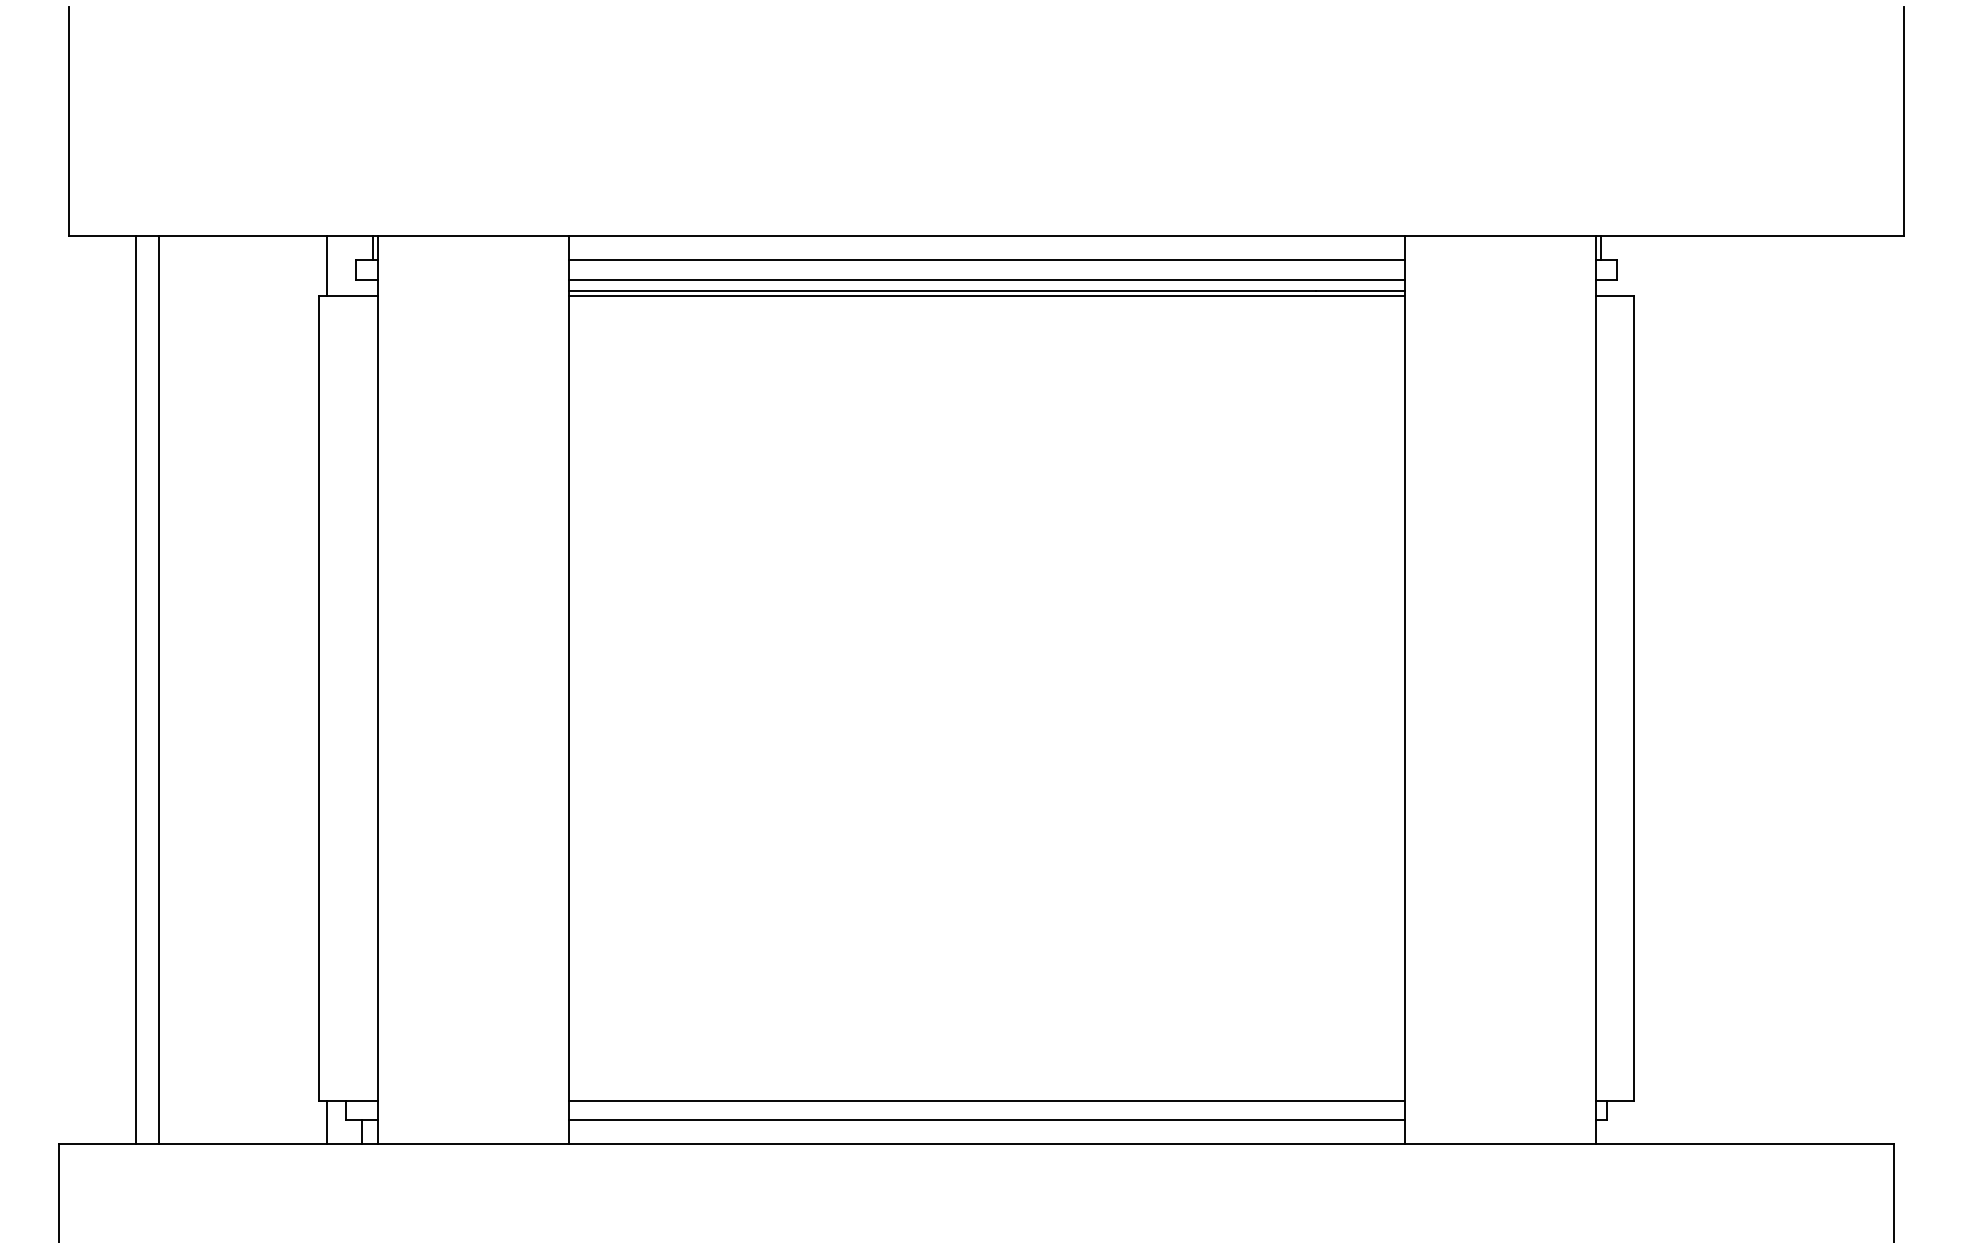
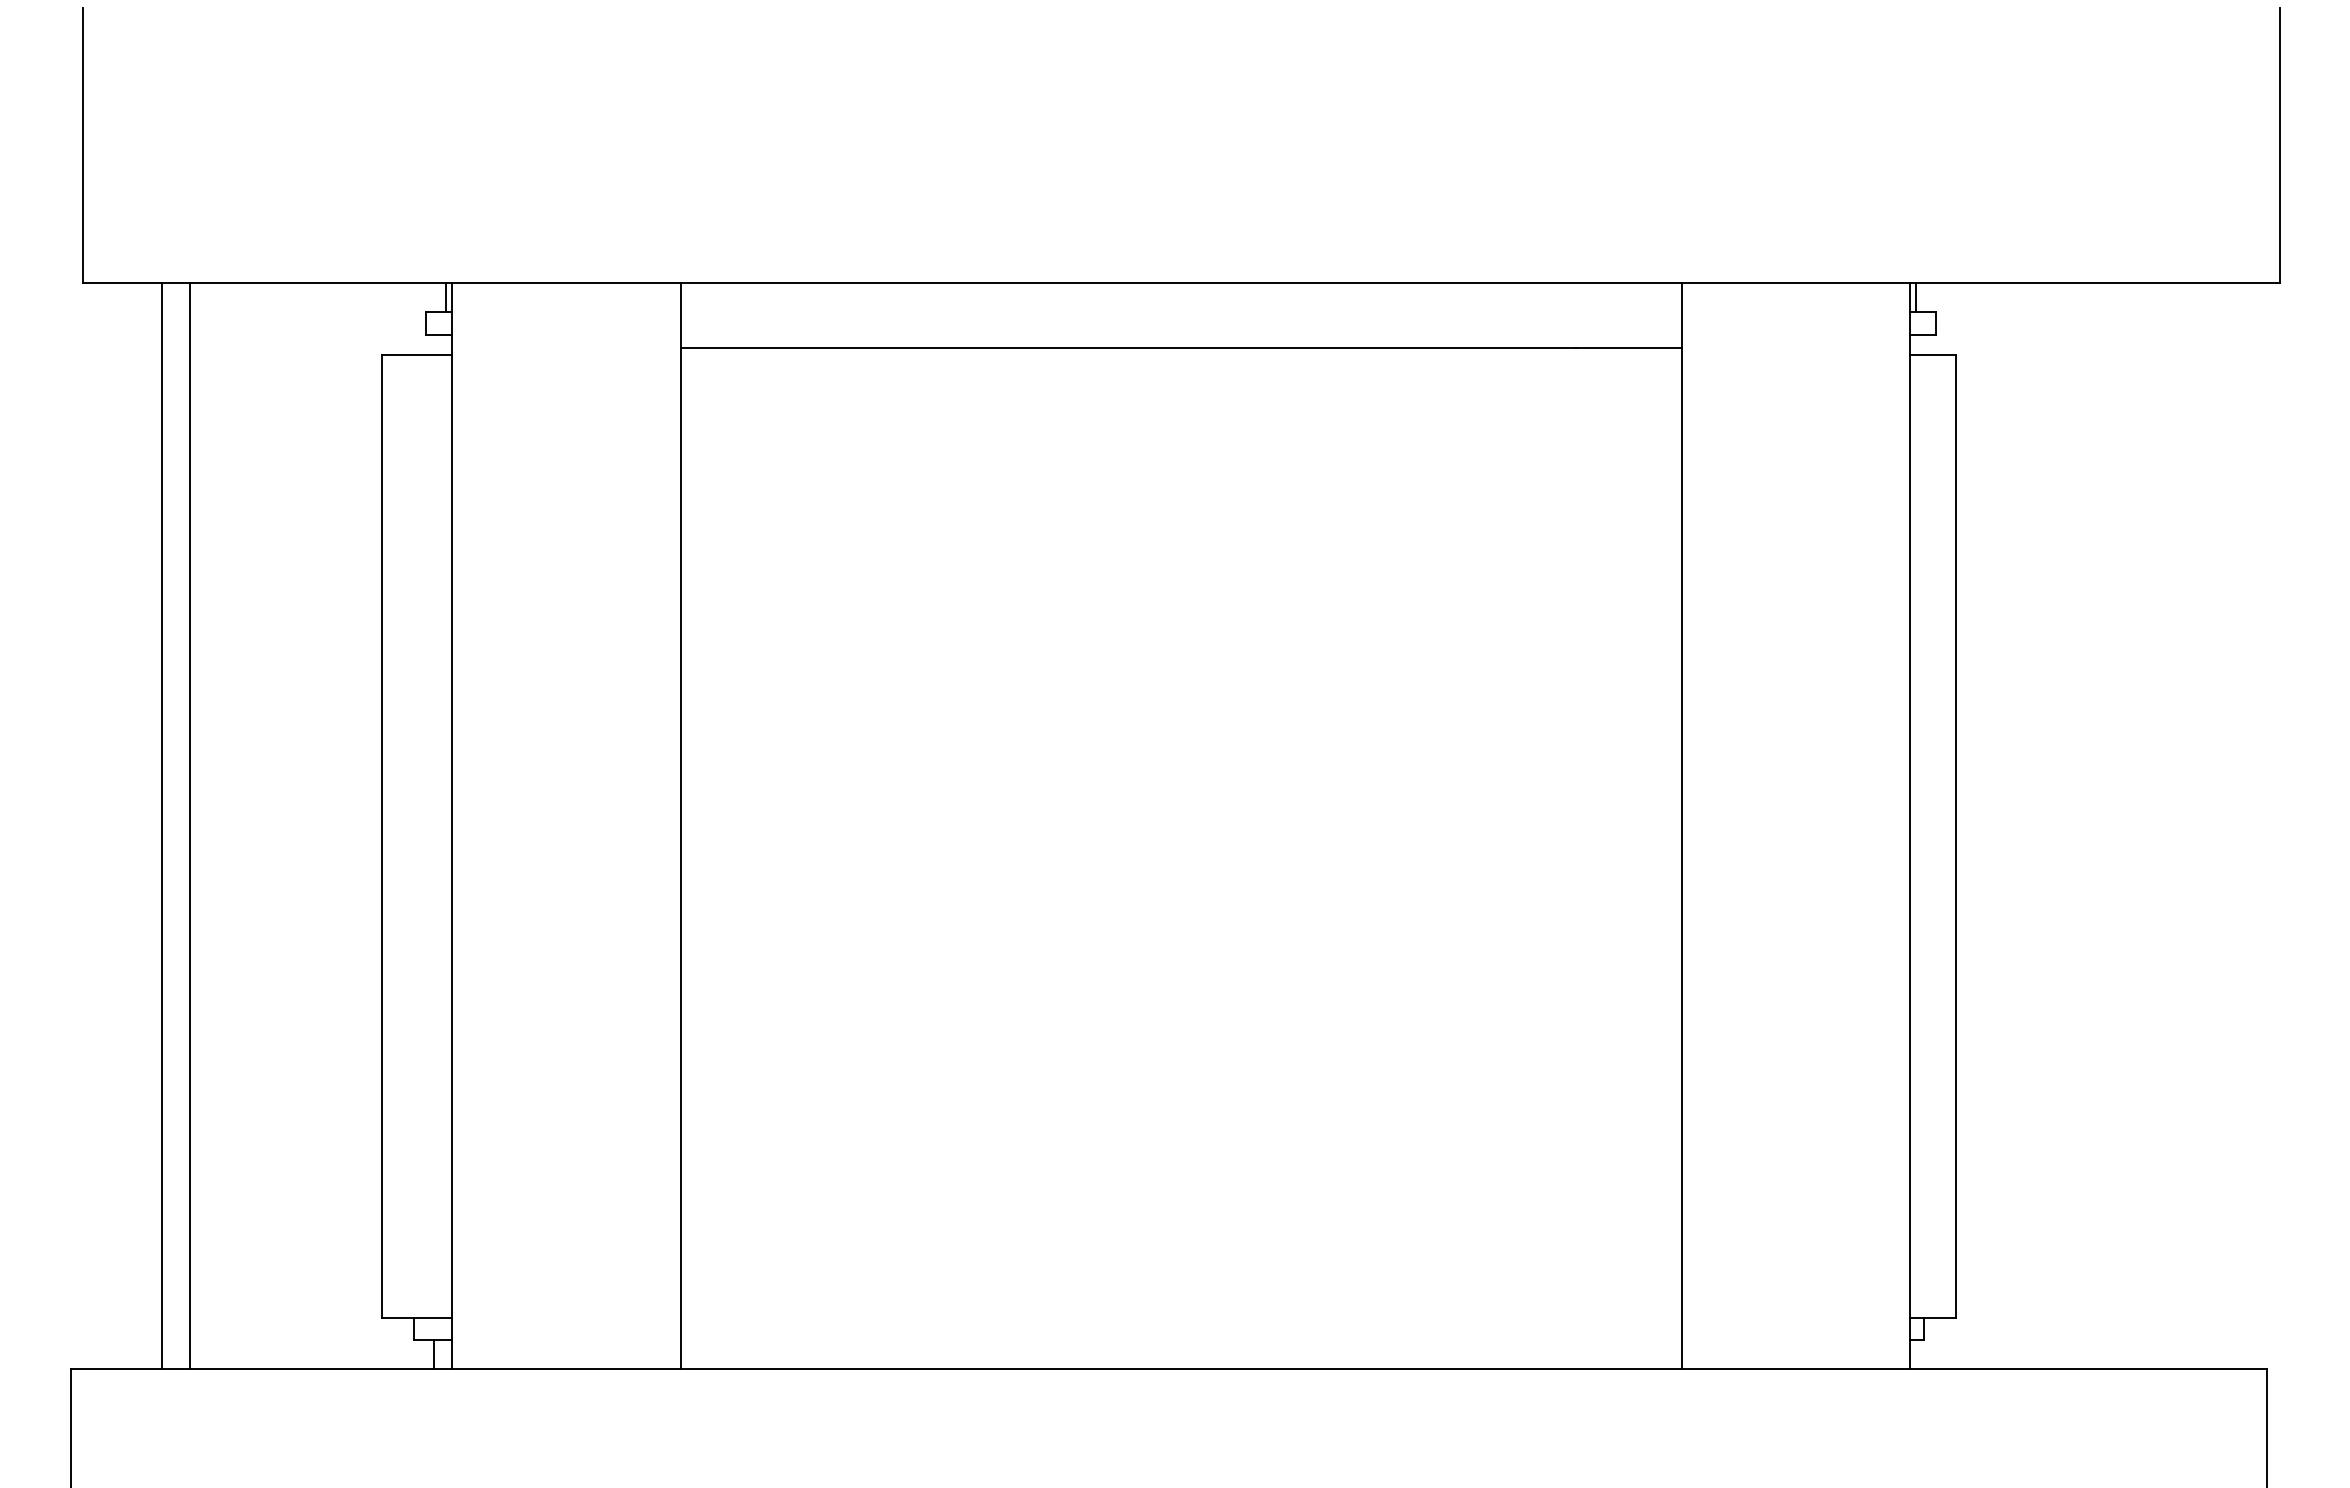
line: (986, 260) -> (1180, 311), removed
line: (327, 266) -> (391, 318), removed
line: (986, 279) -> (1180, 334), removed
line: (986, 296) -> (1180, 354), removed
line: (986, 1100) -> (1180, 1317), removed
line: (986, 1119) -> (1180, 1340), removed
line: (327, 1122) -> (391, 1343), removed

